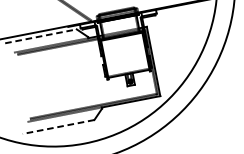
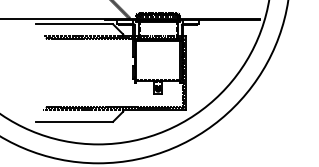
line: (41, 36) -> (74, 24), dashed -> solid
line: (58, 126) -> (74, 121), dashed -> solid

